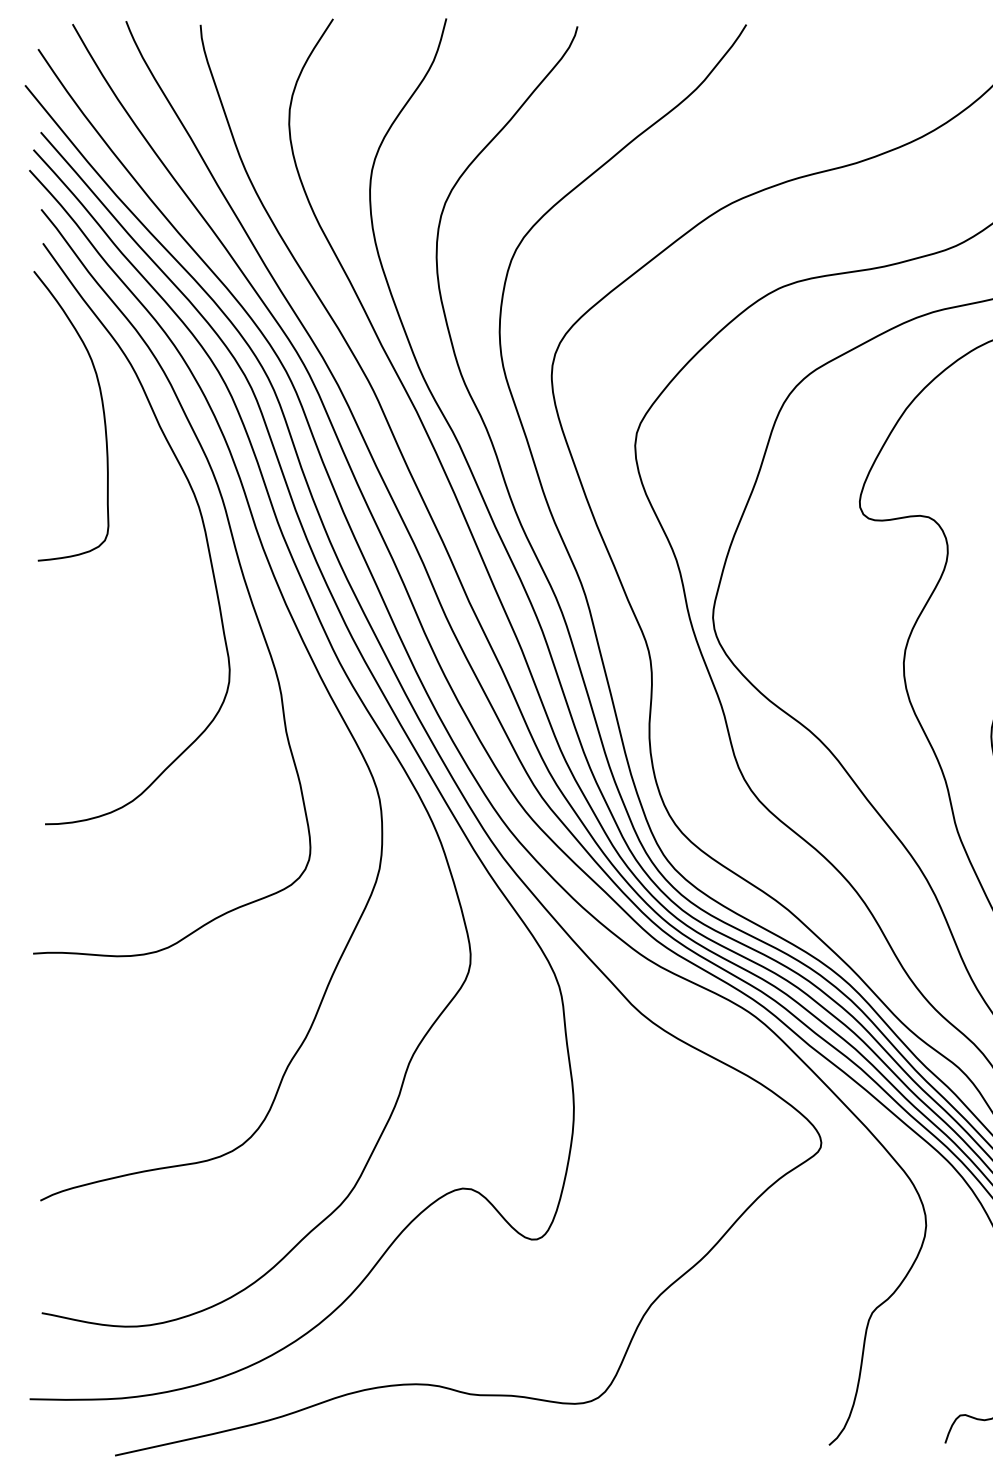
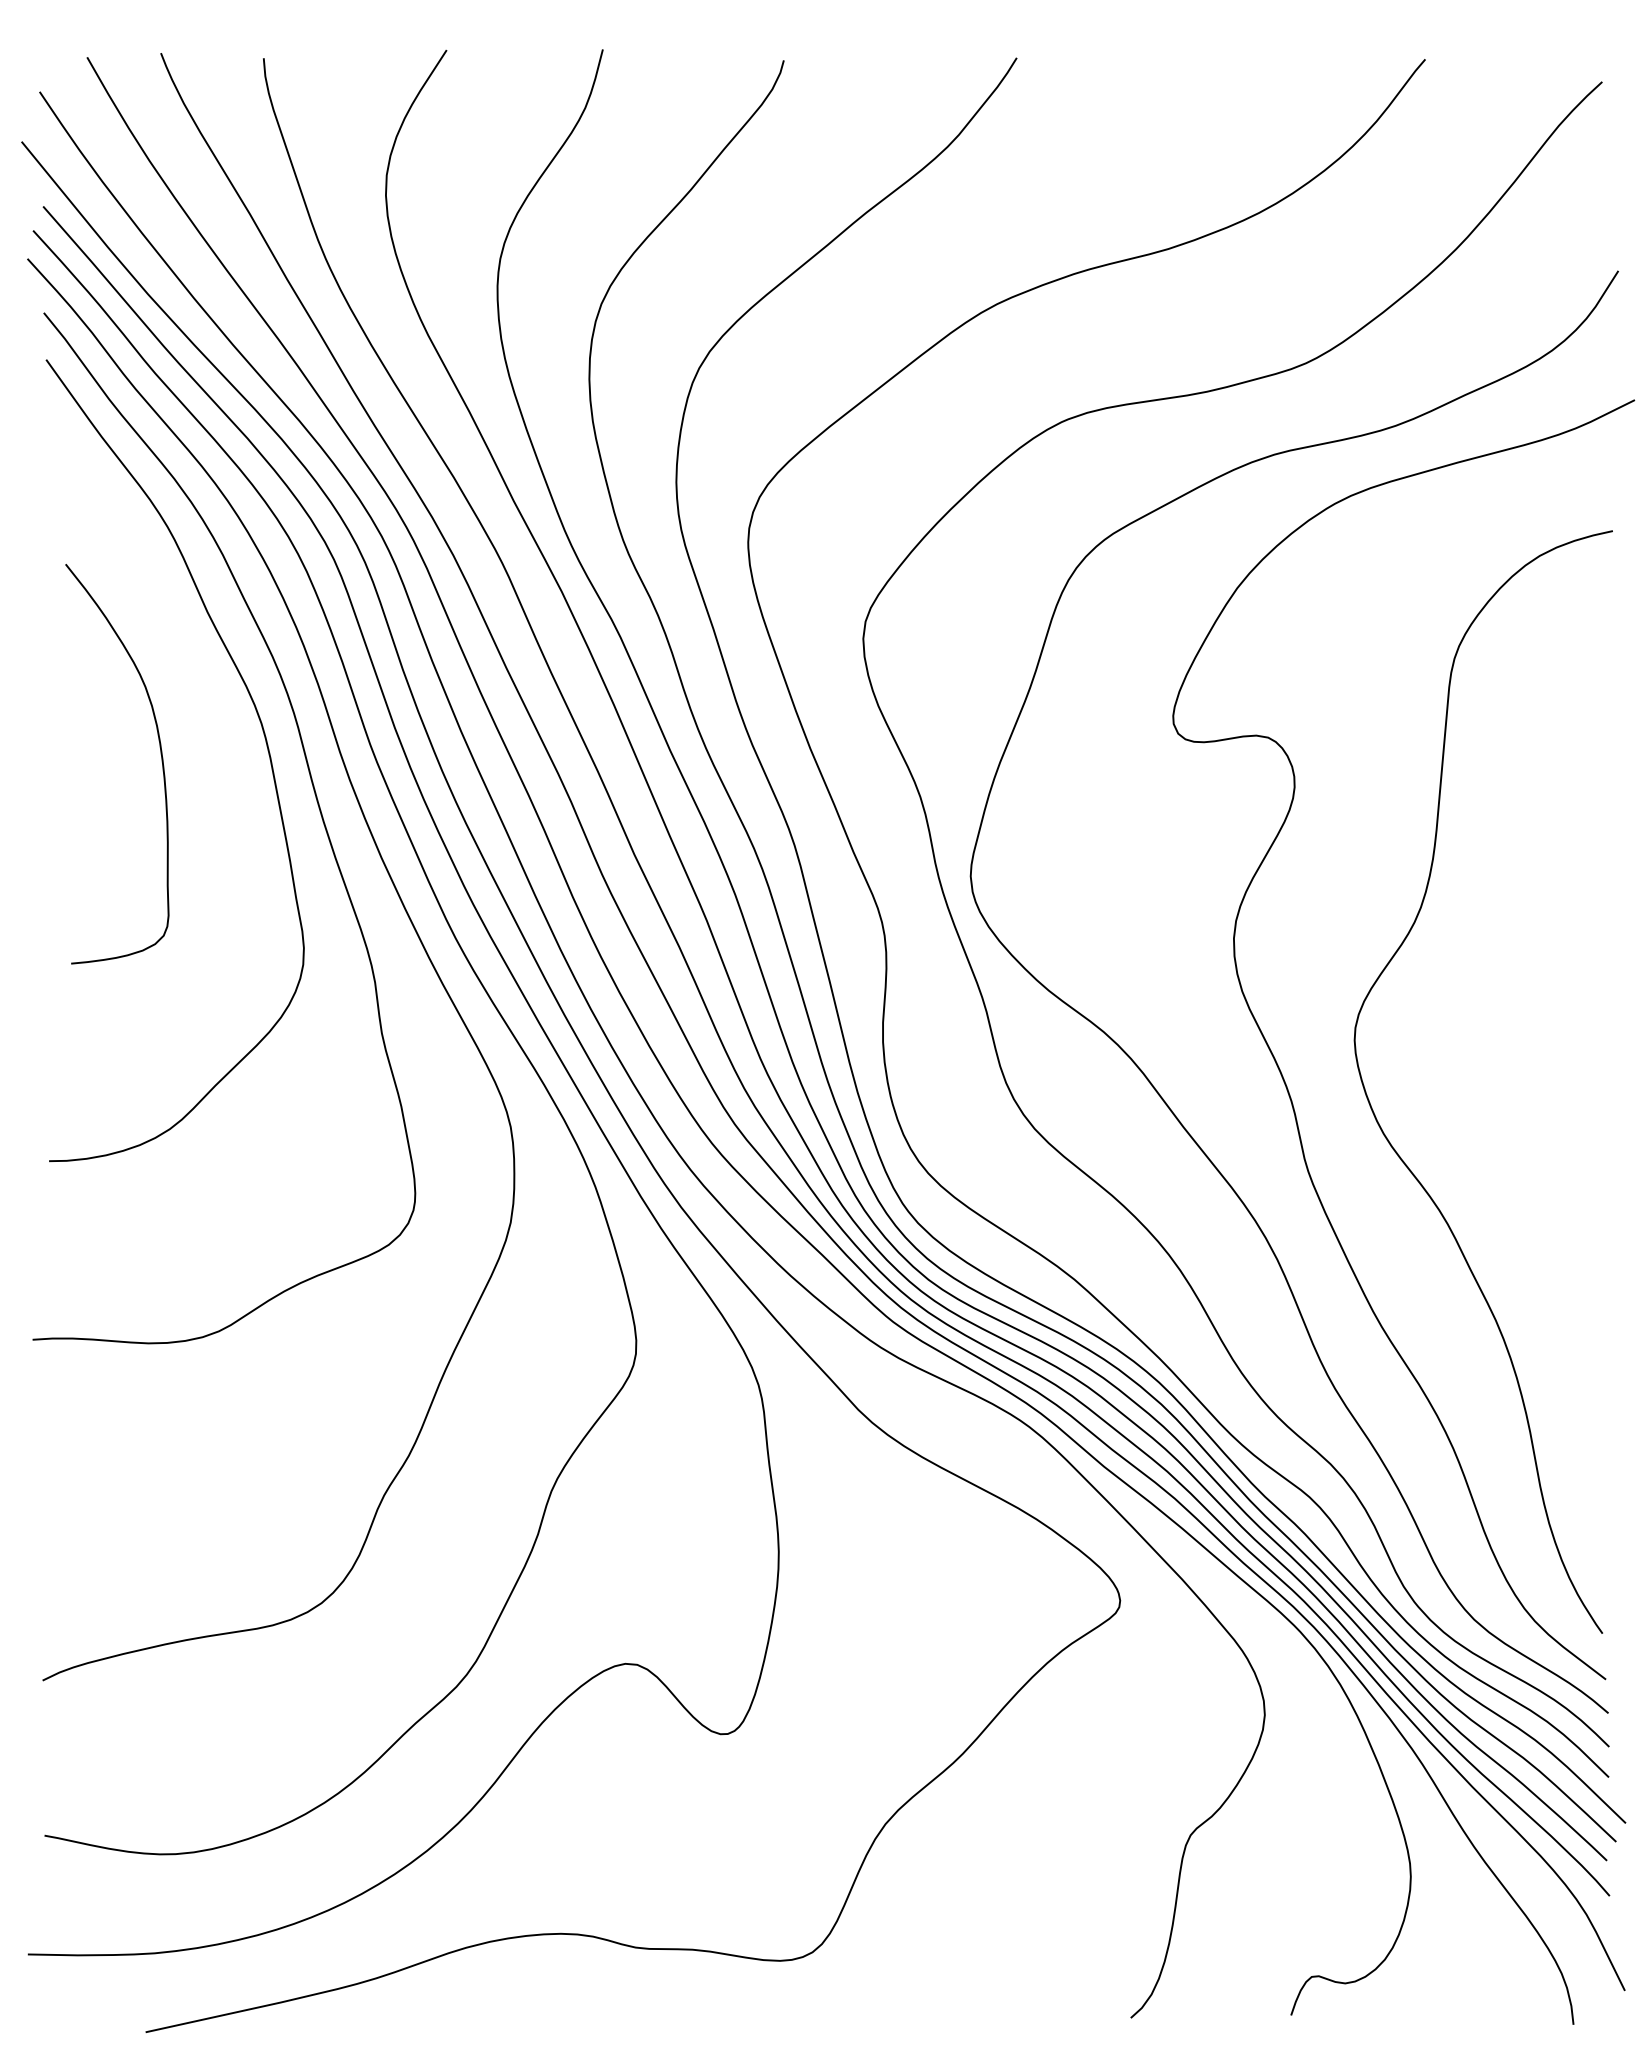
curve: (103, 414) -> (161, 762), moved

